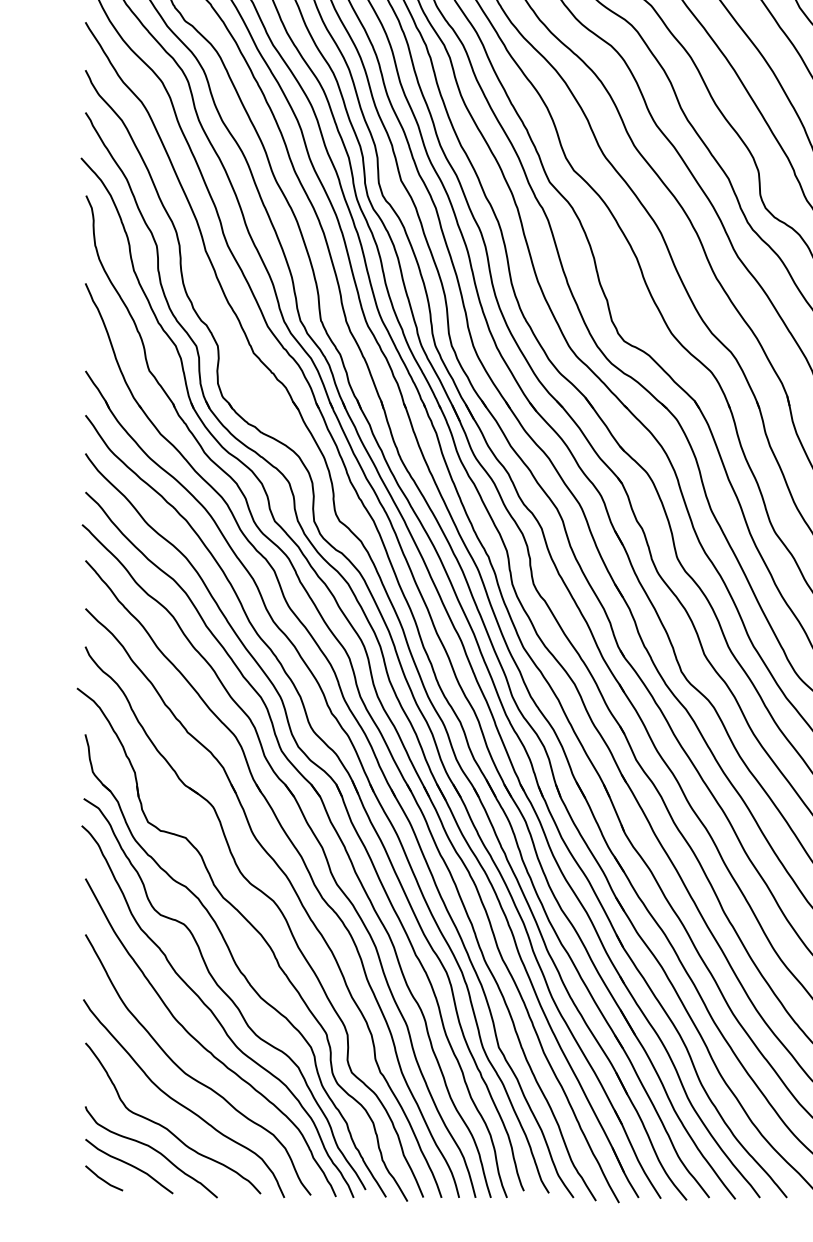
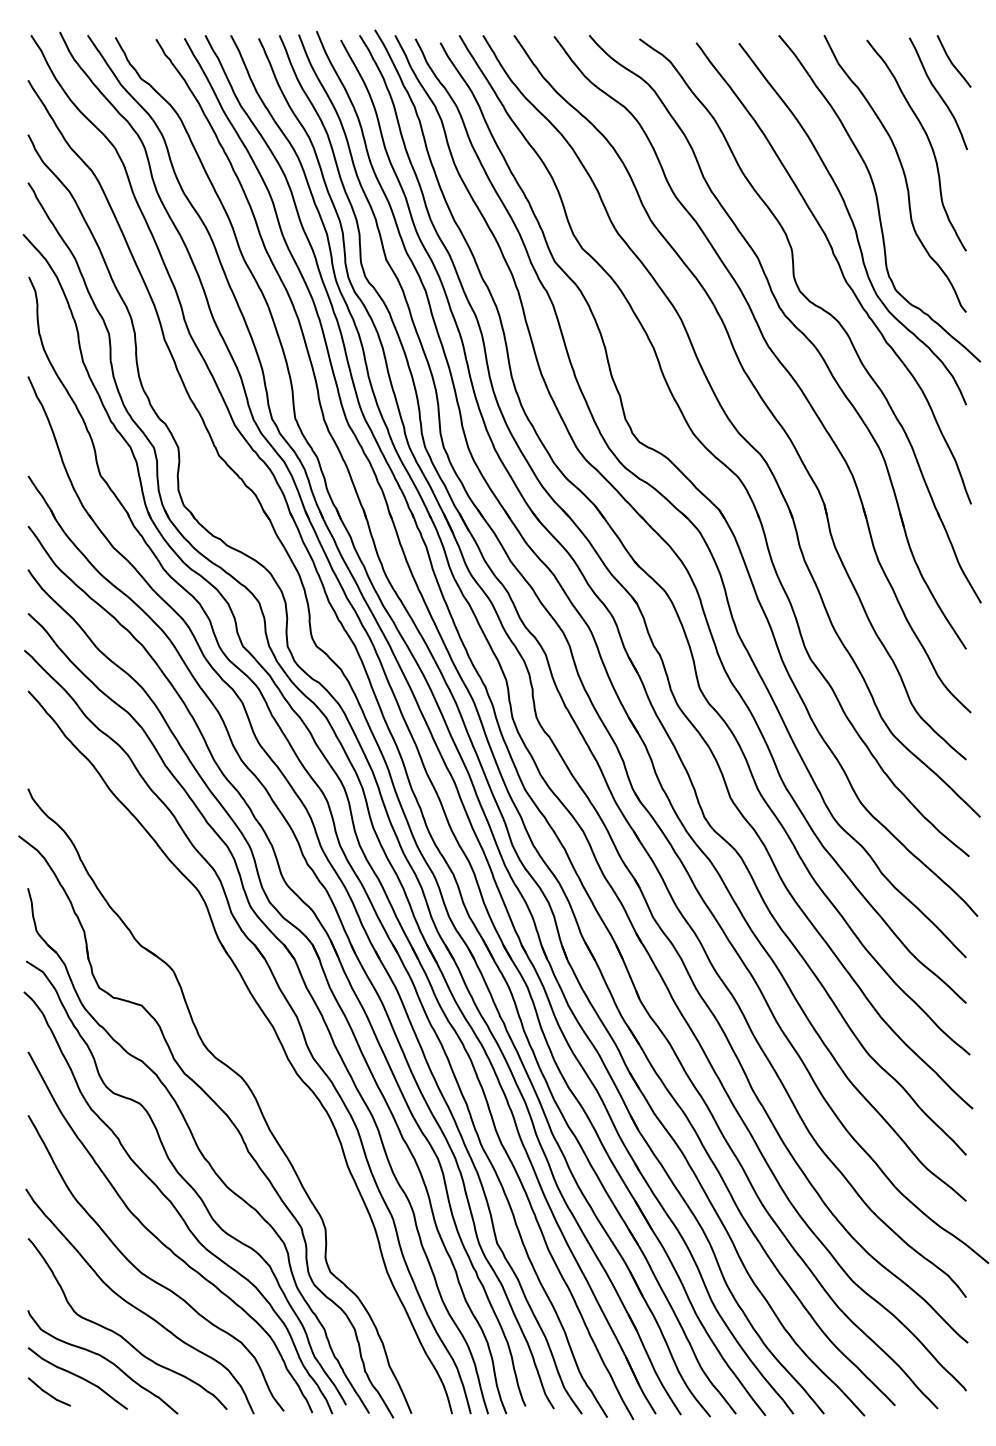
part: (292, 887) -> (262, 1062), removed

